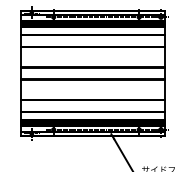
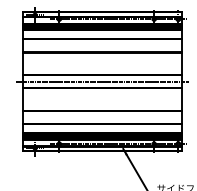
line: (92, 73) -> (102, 81), added

